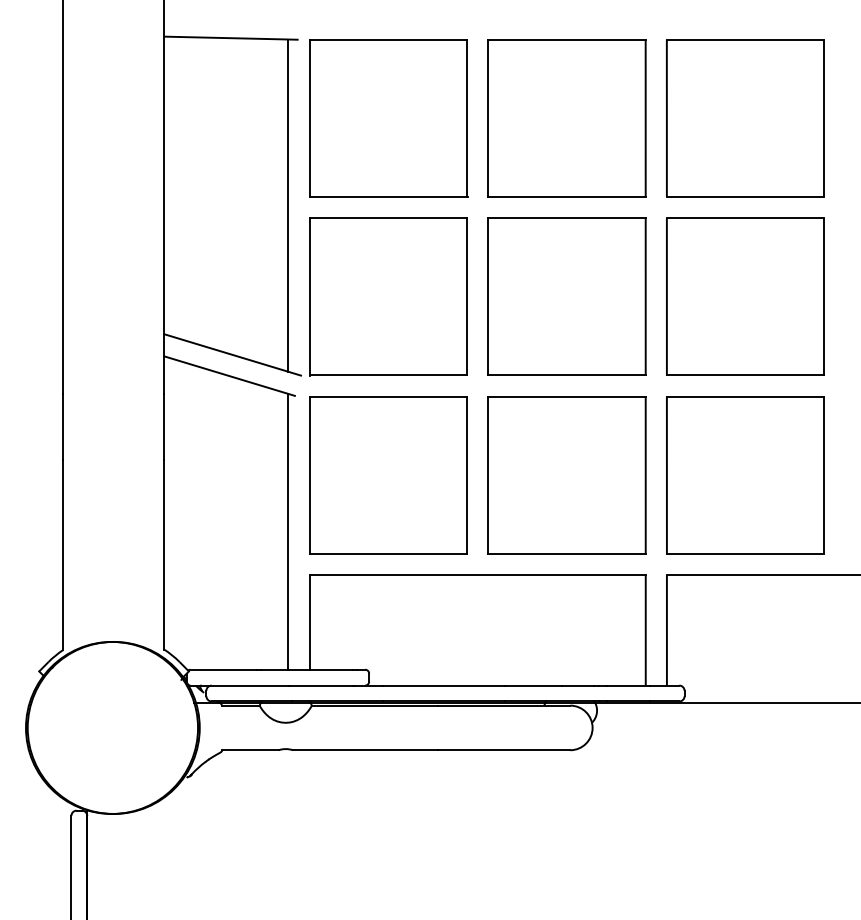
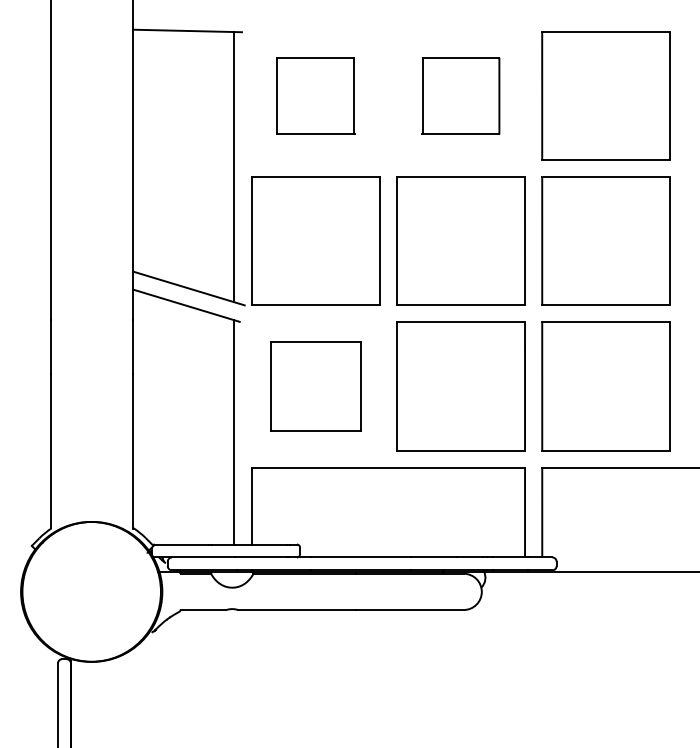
part: (388, 117) -> (315, 95), size x0.6
part: (566, 117) -> (460, 95), size x0.6
part: (388, 475) -> (315, 386), size x0.7

